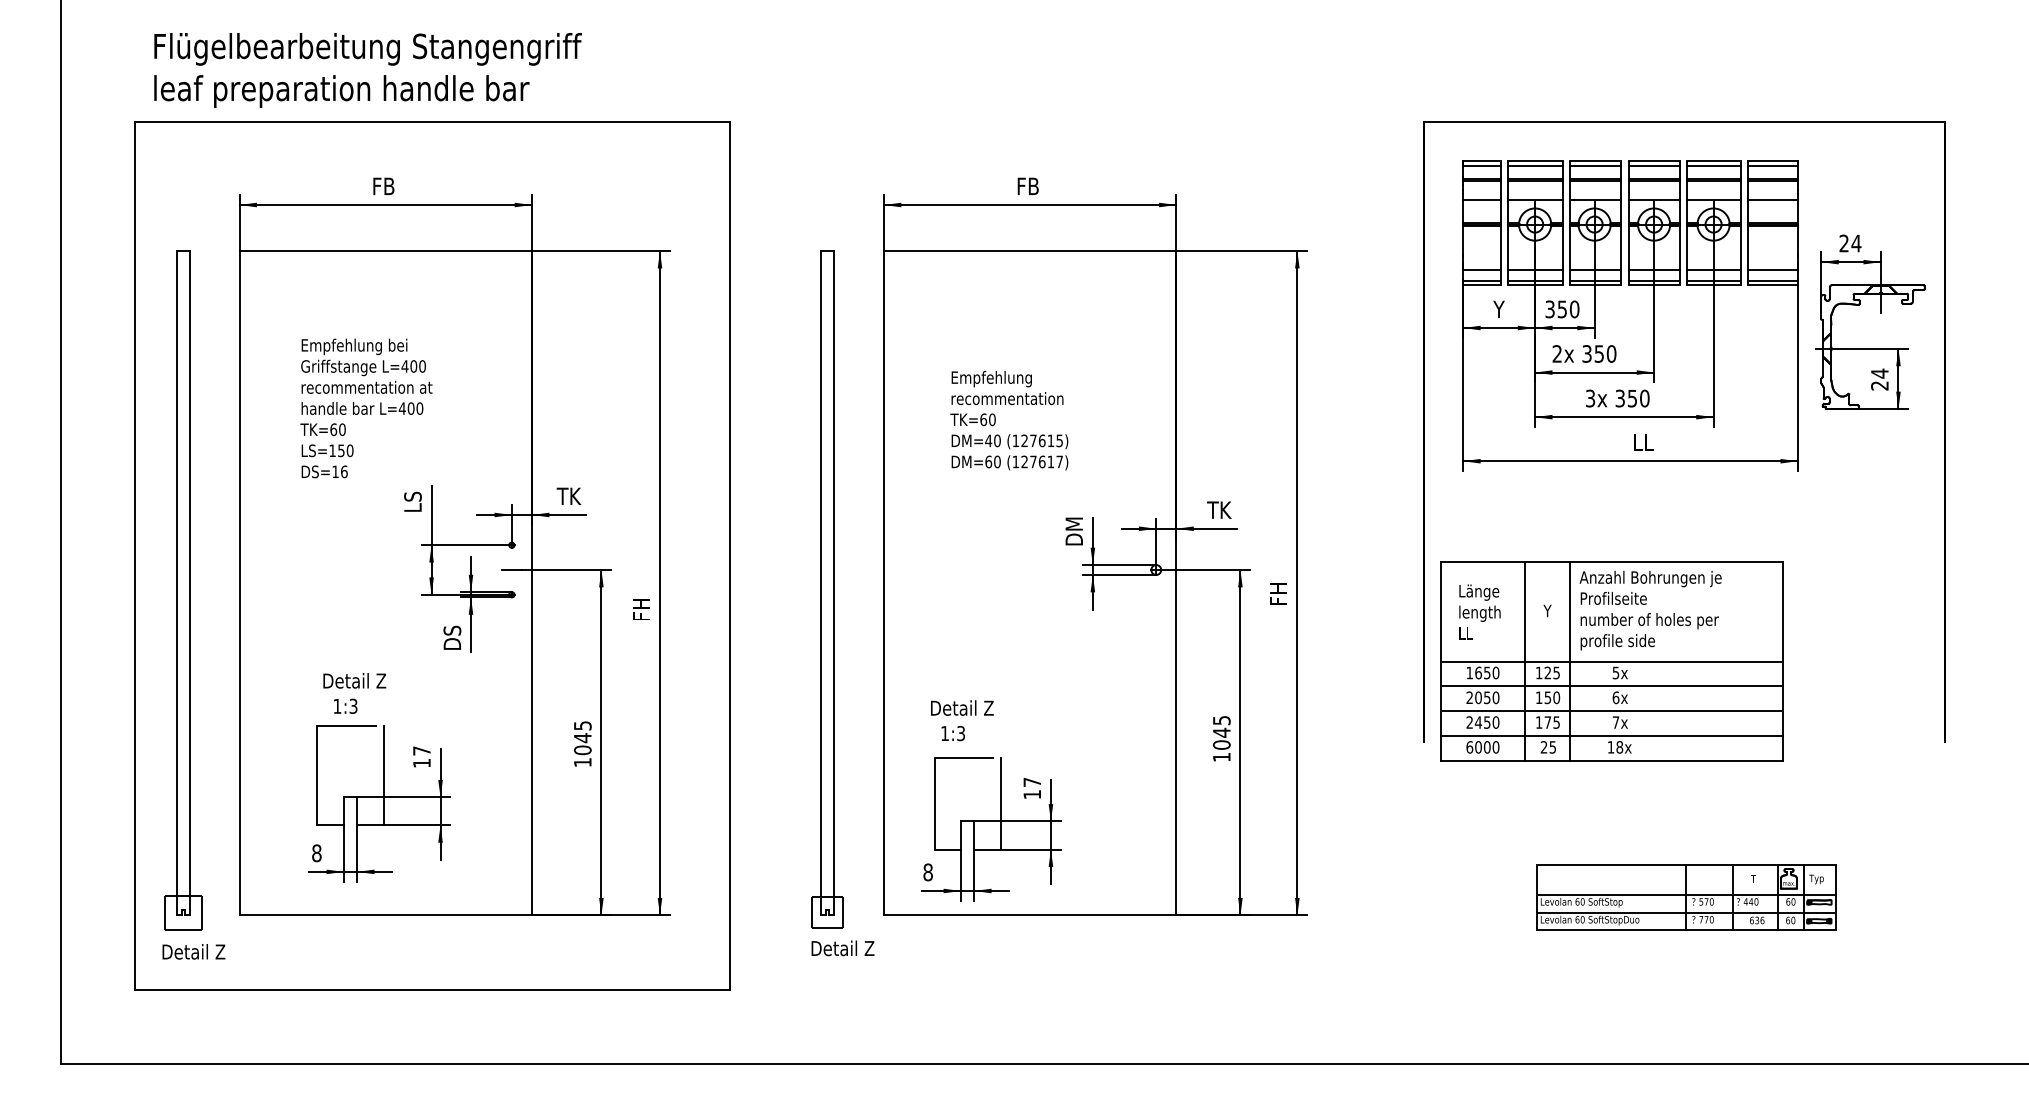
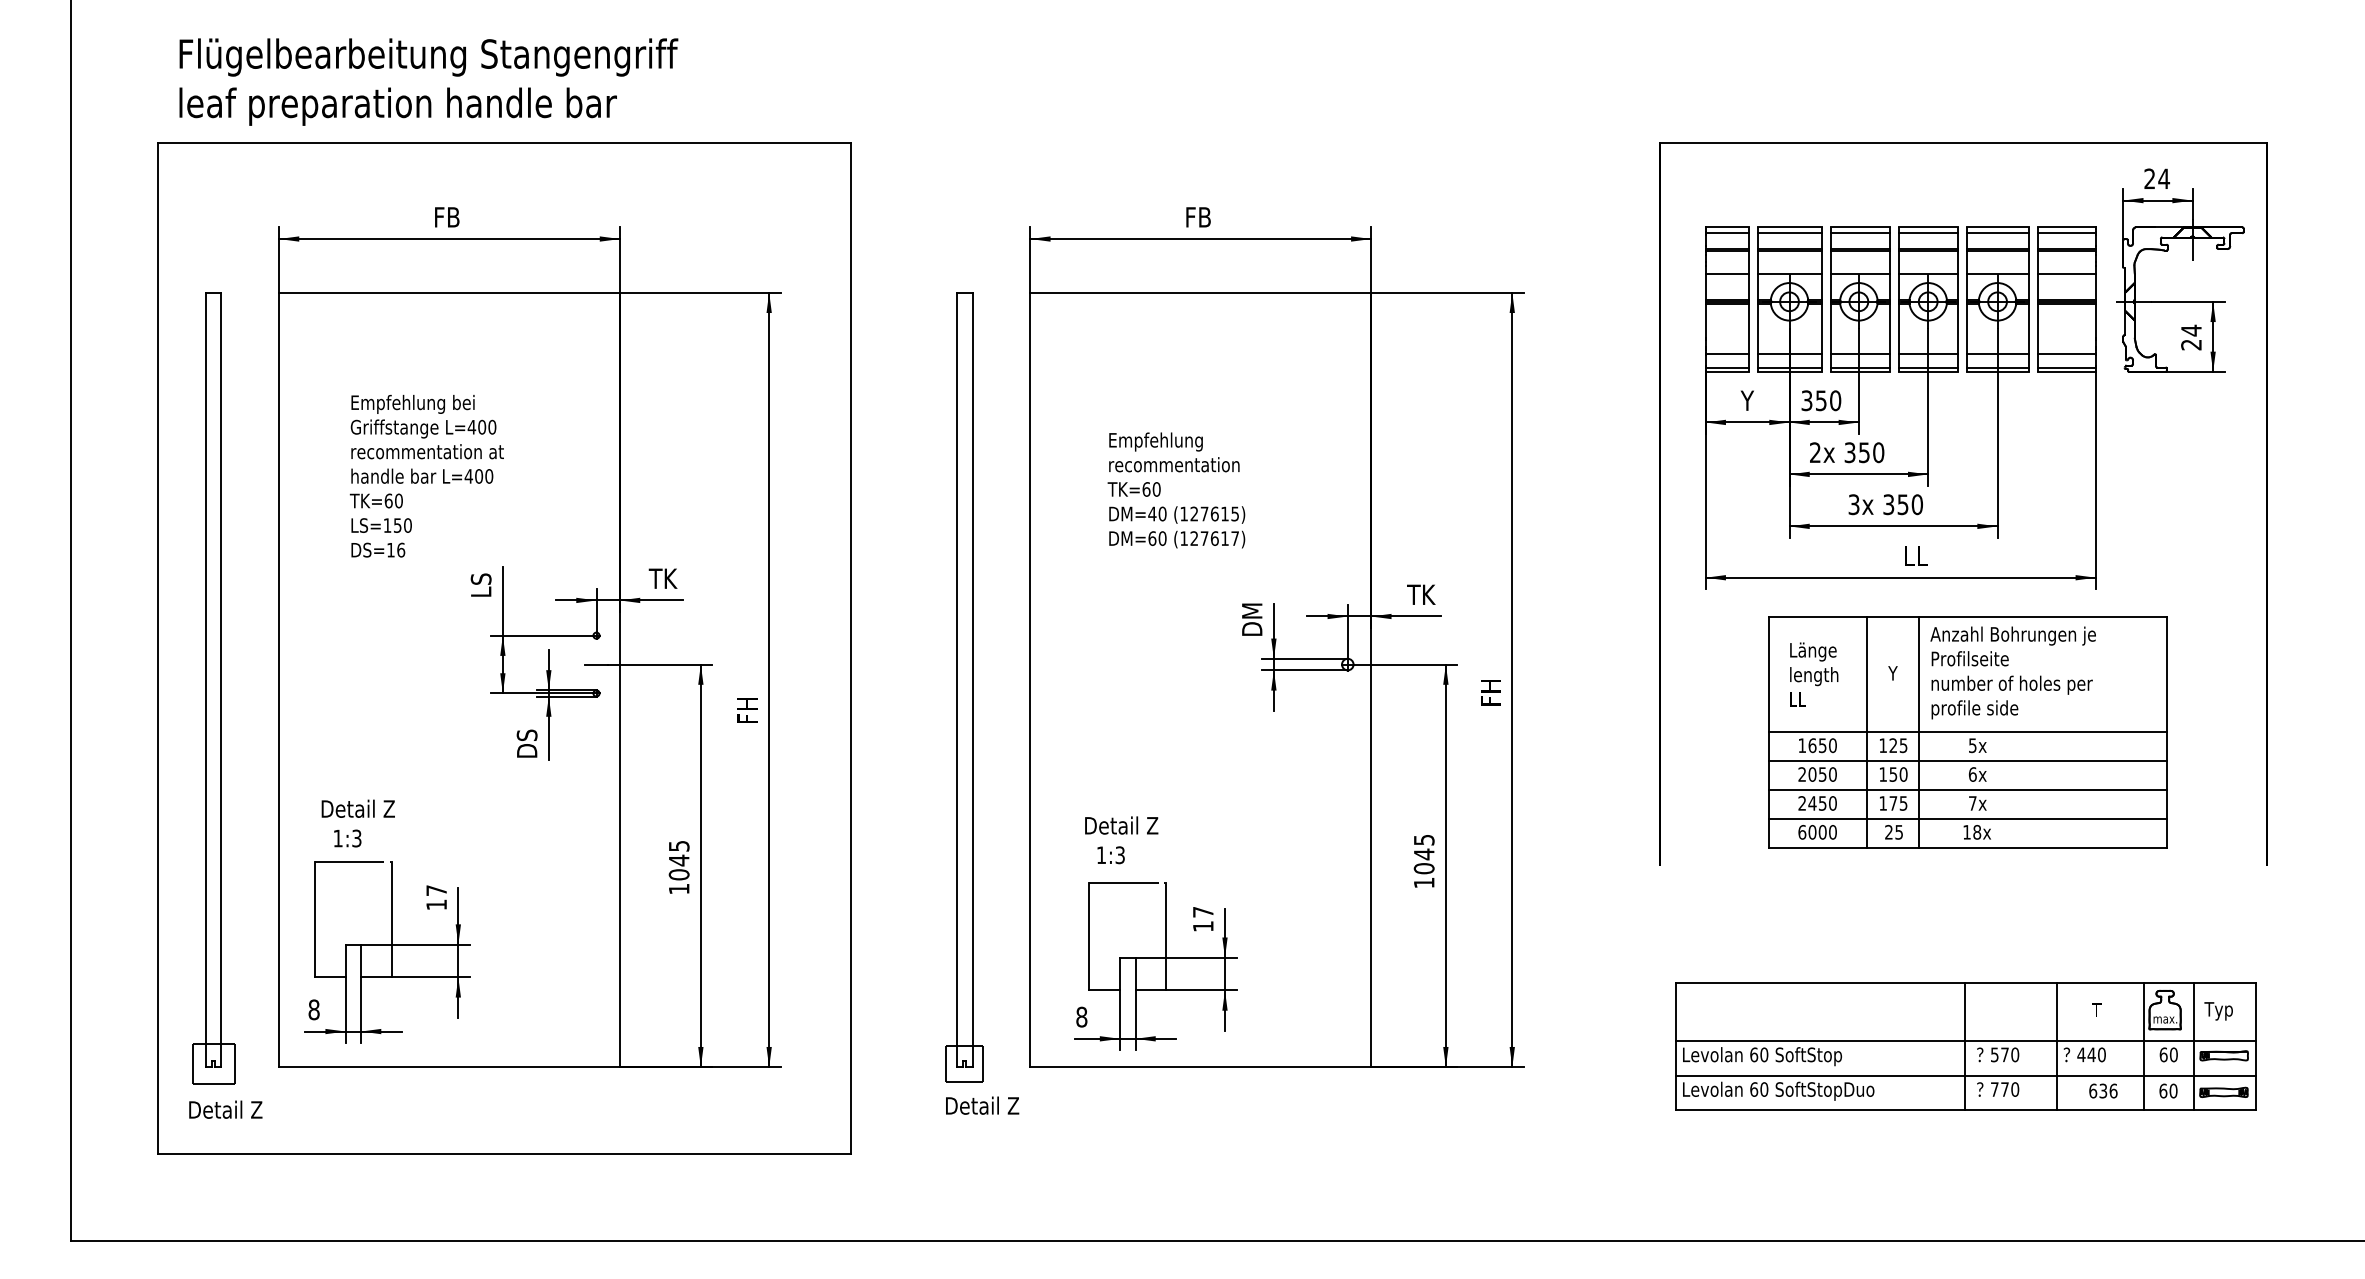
part: (1880, 313) -> (2192, 260), moved
part: (1653, 315) -> (1927, 407), moved
part: (1611, 661) -> (1967, 732), moved
part: (379, 777) -> (387, 921), moved
part: (1686, 897) -> (1965, 1046), size x1.67

